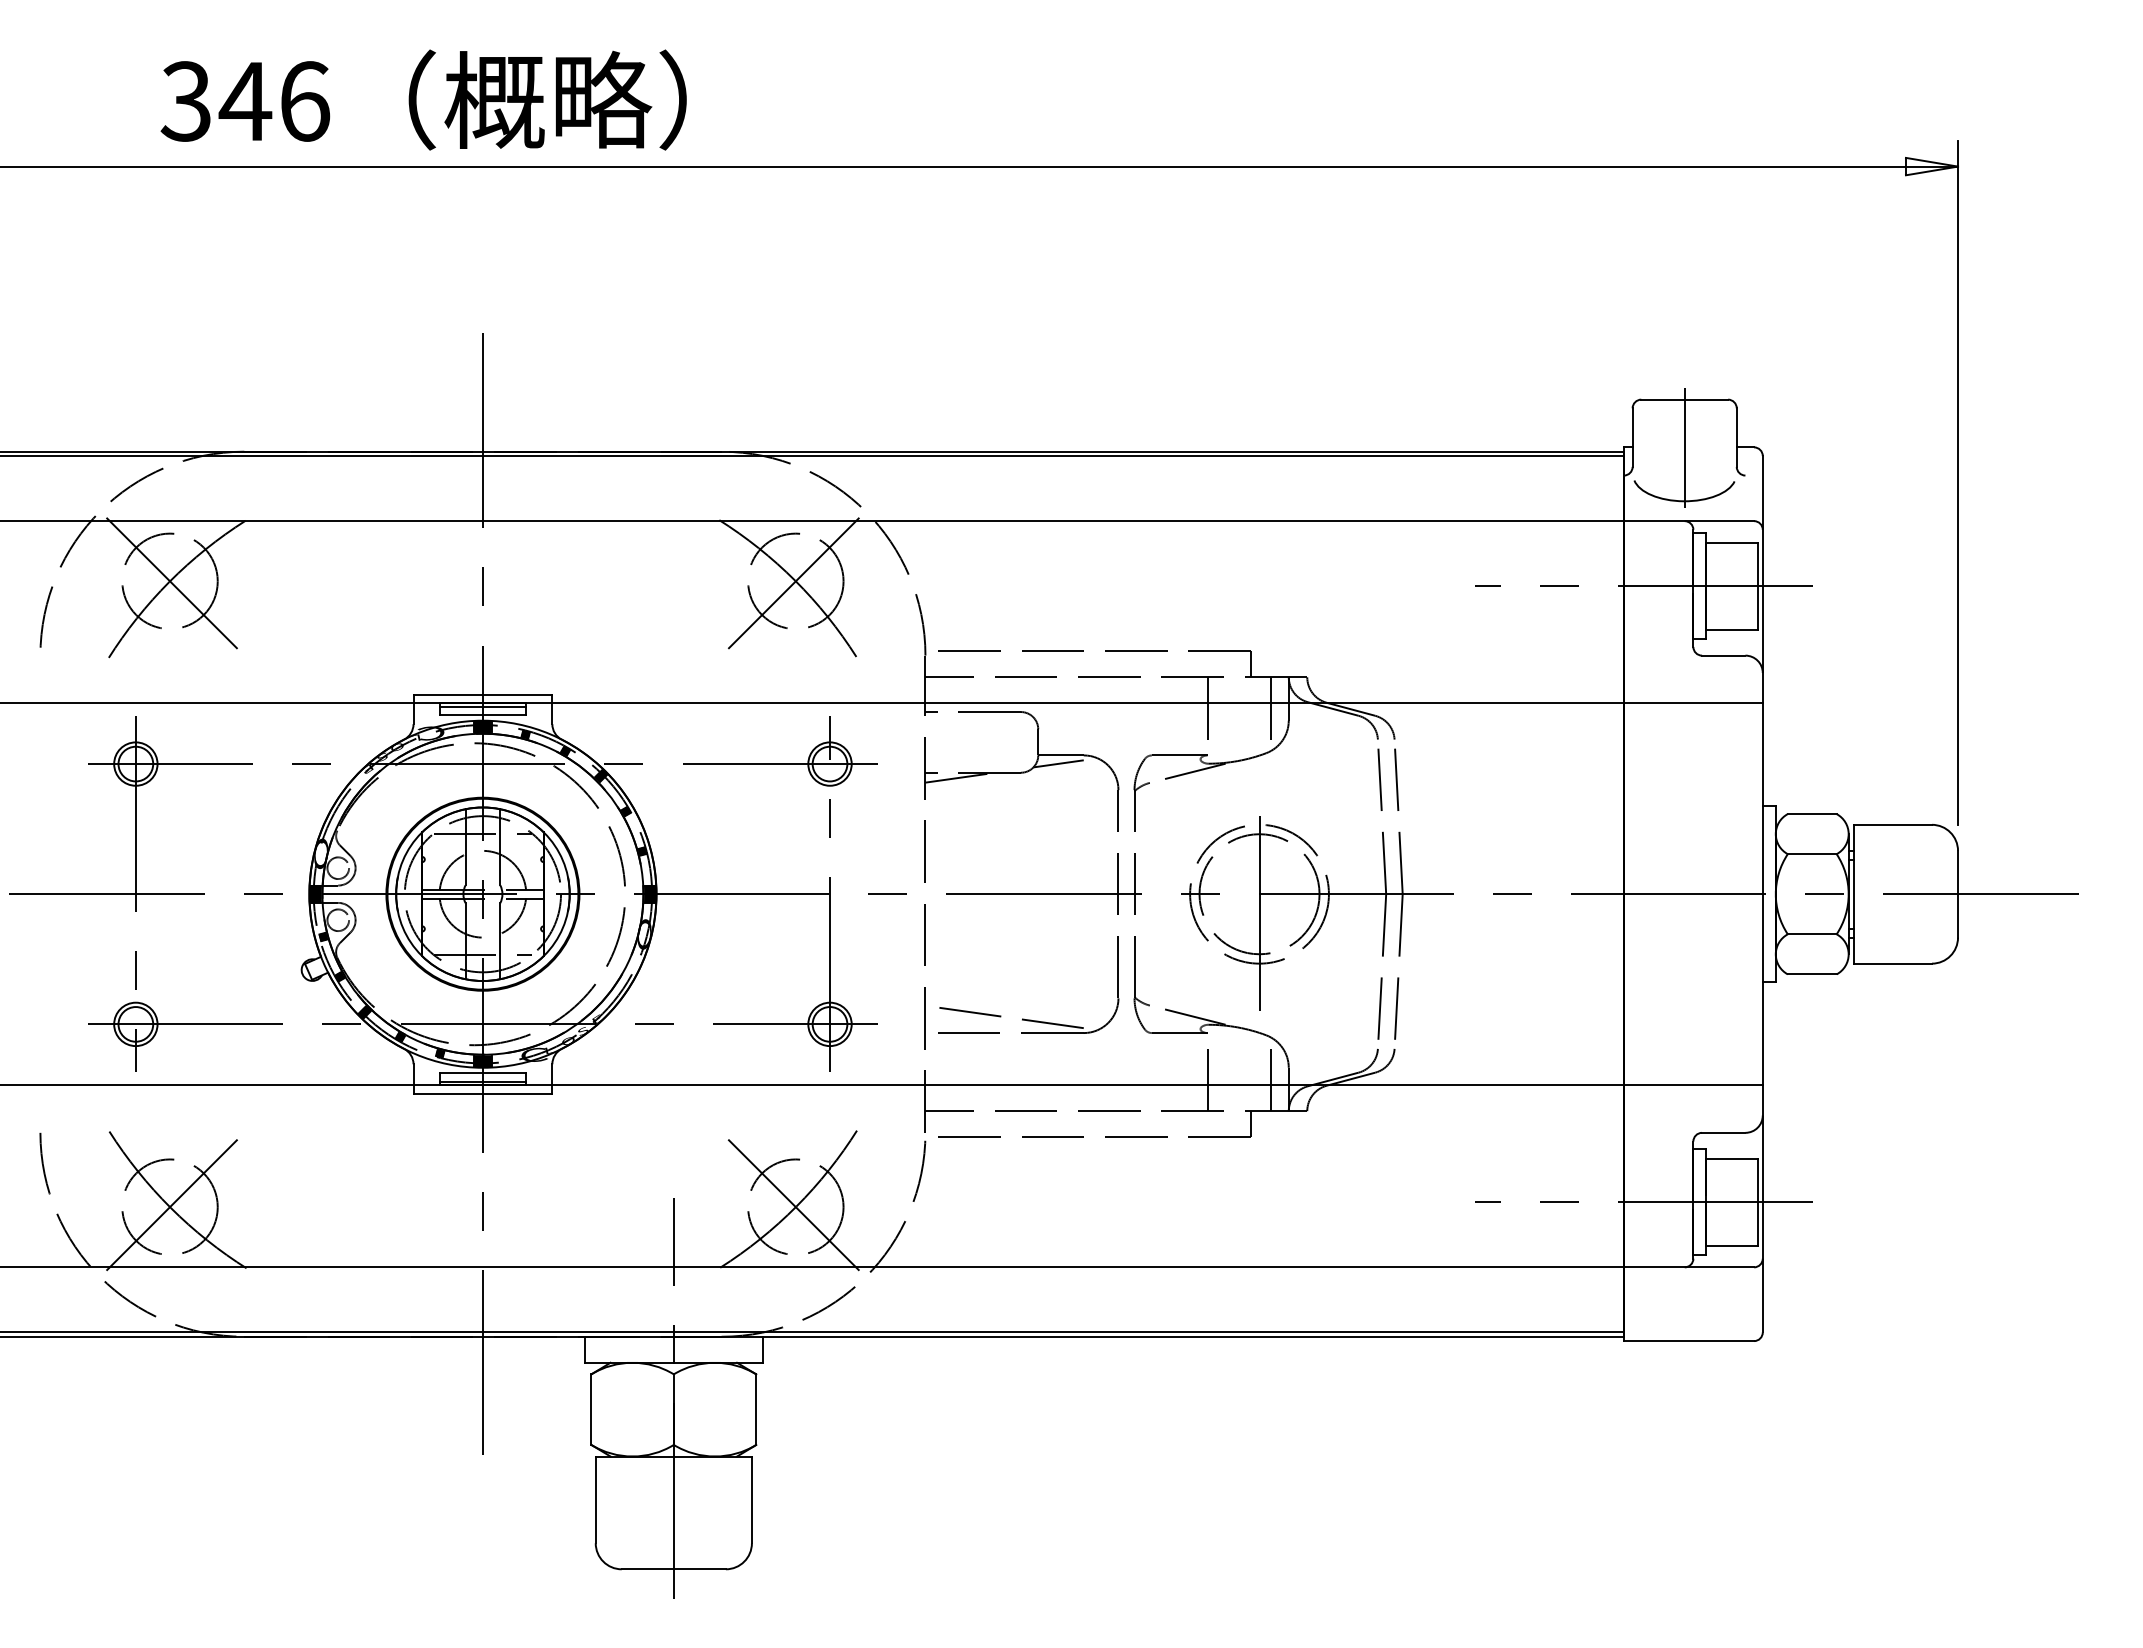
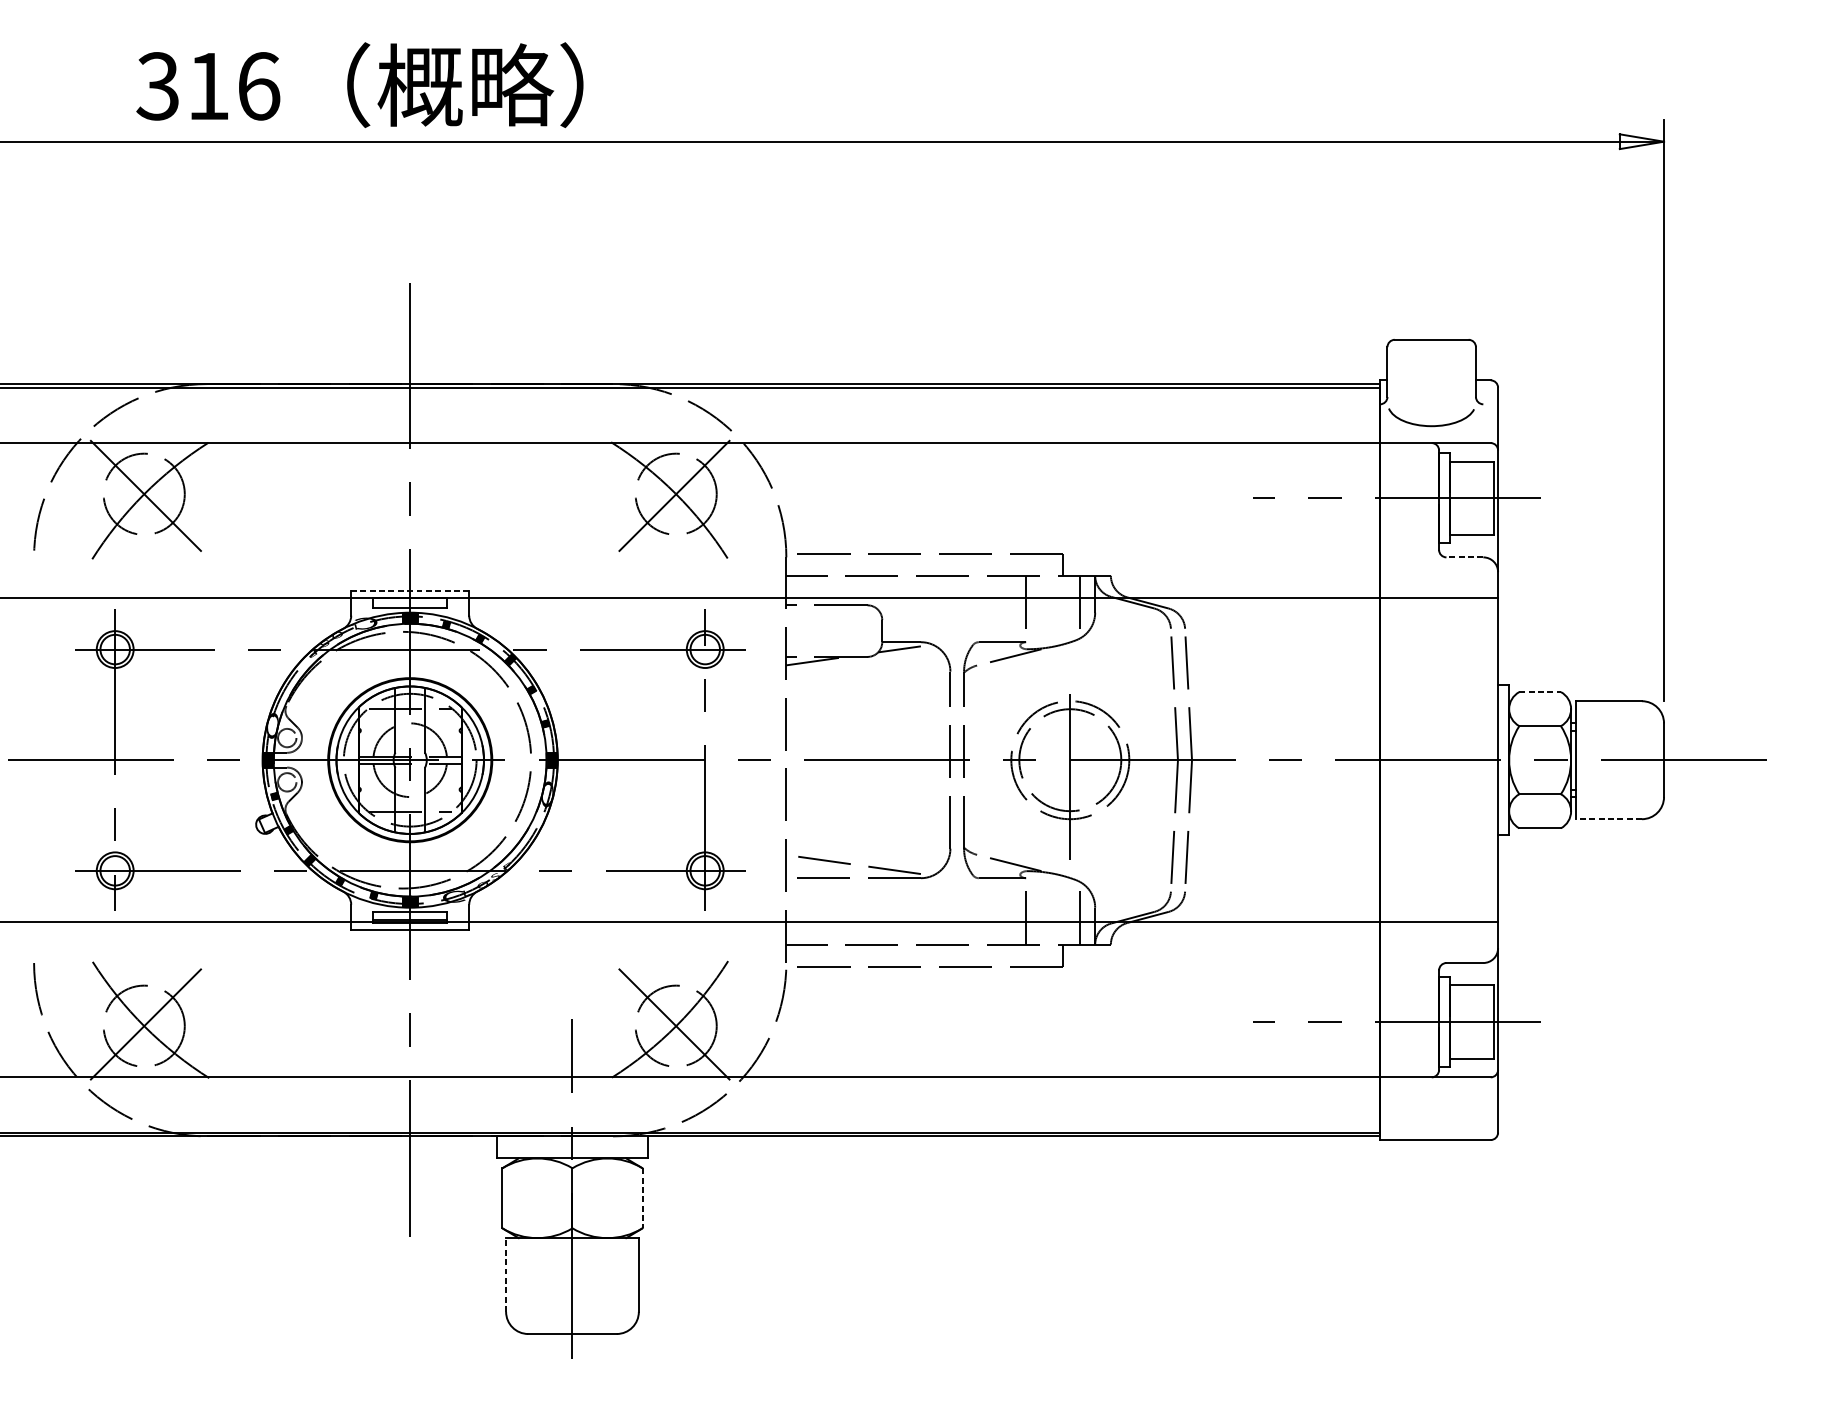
text: (245, 101) -> (208, 86), 346 -> 316
line: (1684, 448) -> (1431, 381), removed
line: (1723, 655) -> (1464, 557), solid -> dashed
line: (482, 694) -> (409, 590), solid -> dashed
line: (482, 706) -> (409, 600), removed
line: (1812, 814) -> (1540, 692), solid -> dashed
line: (1892, 963) -> (1608, 819), solid -> dashed
line: (756, 1410) -> (642, 1199), solid -> dashed
line: (595, 1499) -> (505, 1274), solid -> dashed

